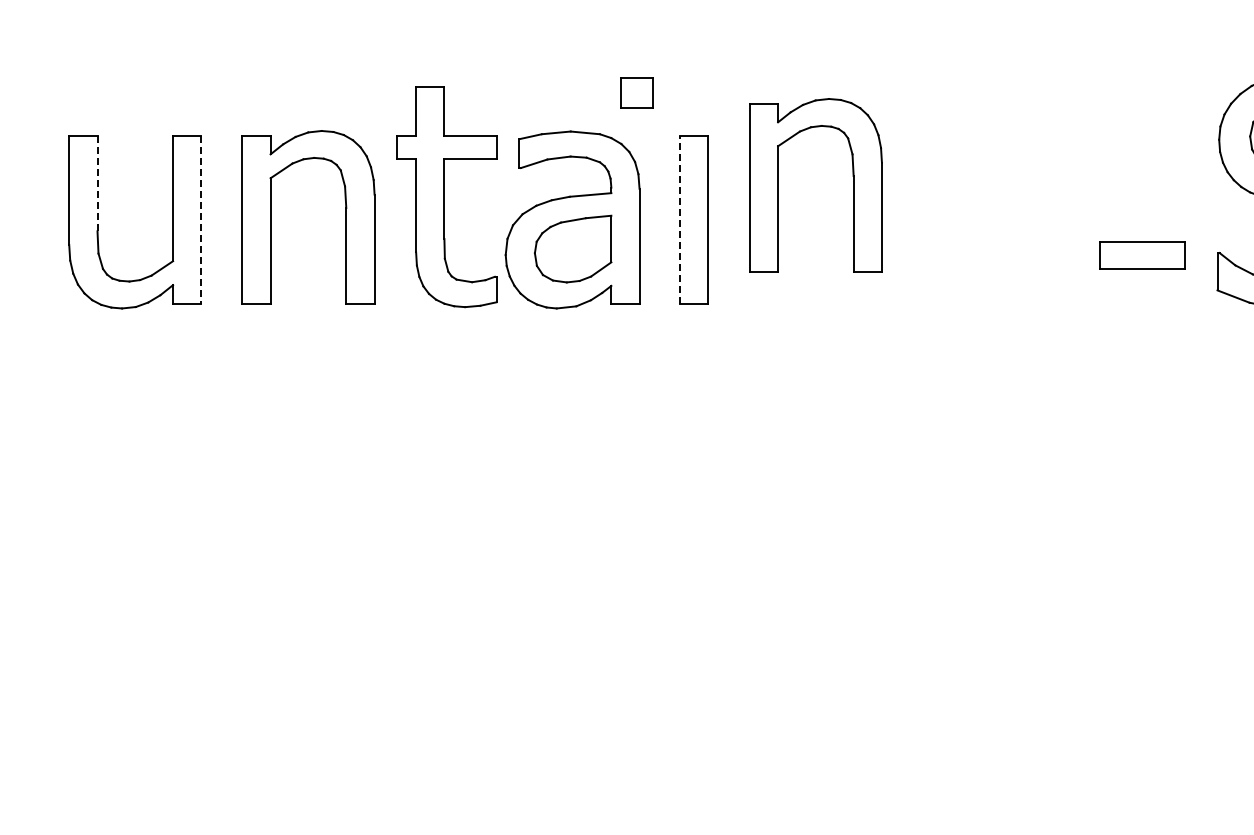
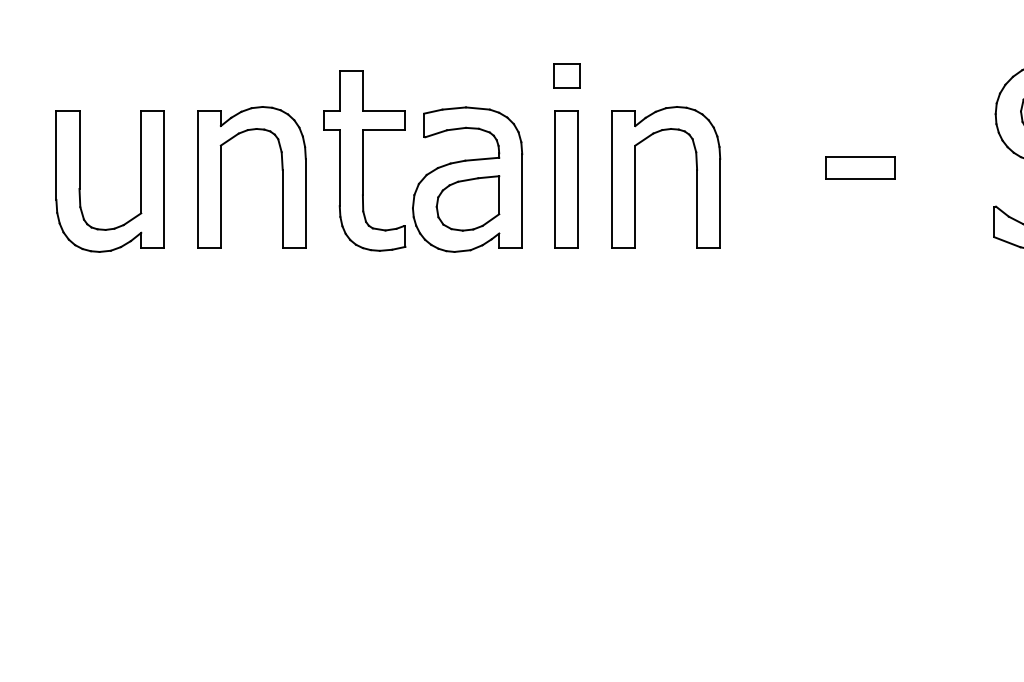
part: (636, 92) -> (566, 75), moved
line: (97, 183) -> (79, 149), dashed -> solid
part: (778, 185) -> (635, 177), moved
line: (679, 219) -> (554, 179), dashed -> solid
line: (201, 220) -> (164, 180), dashed -> solid
part: (1142, 255) -> (860, 167), moved

